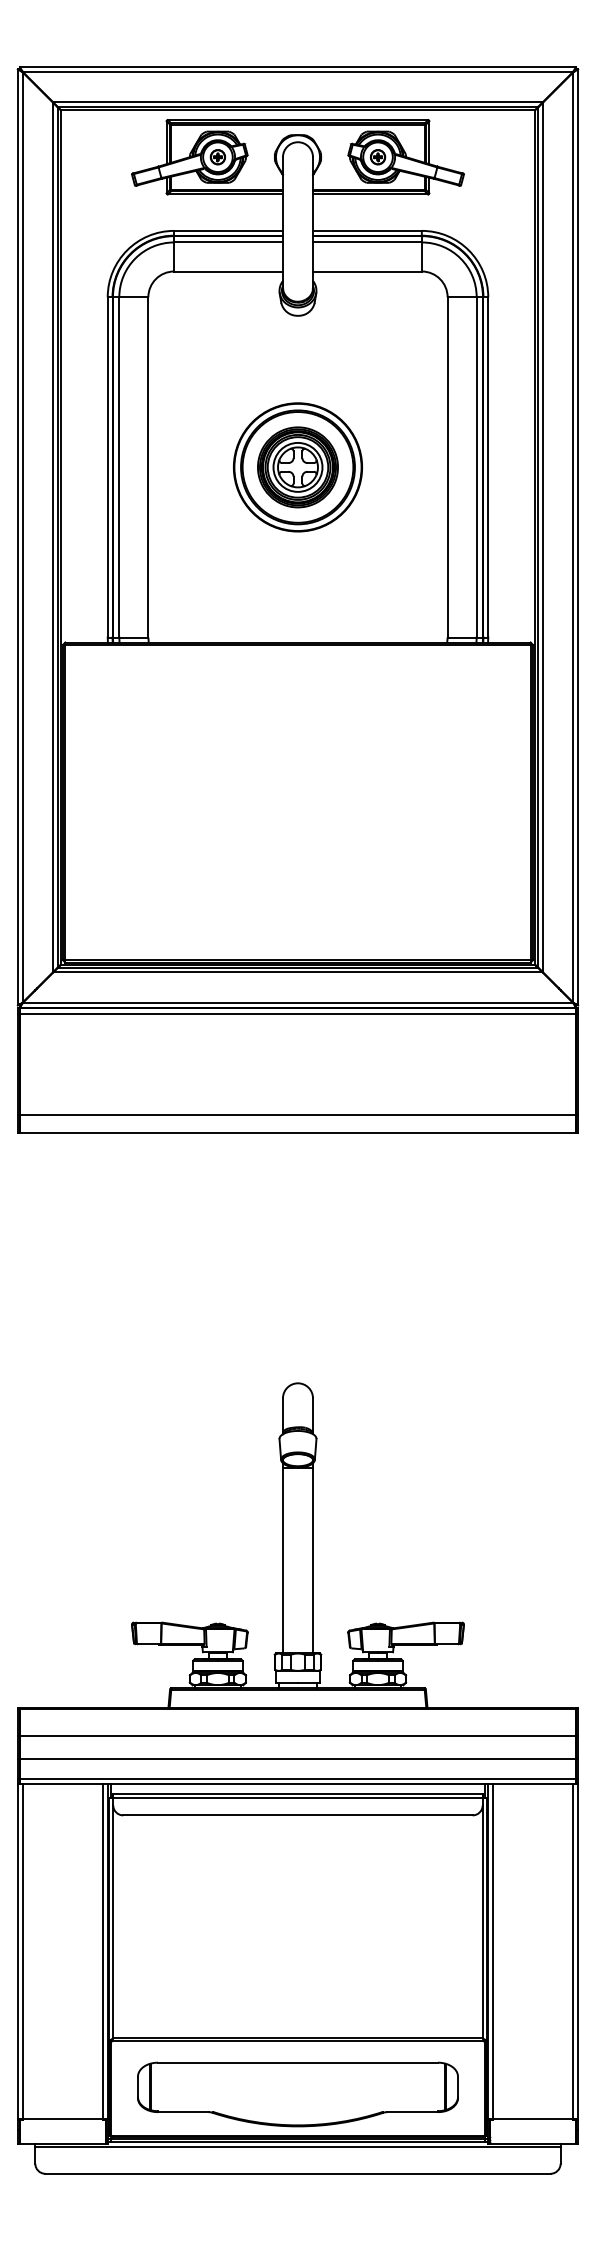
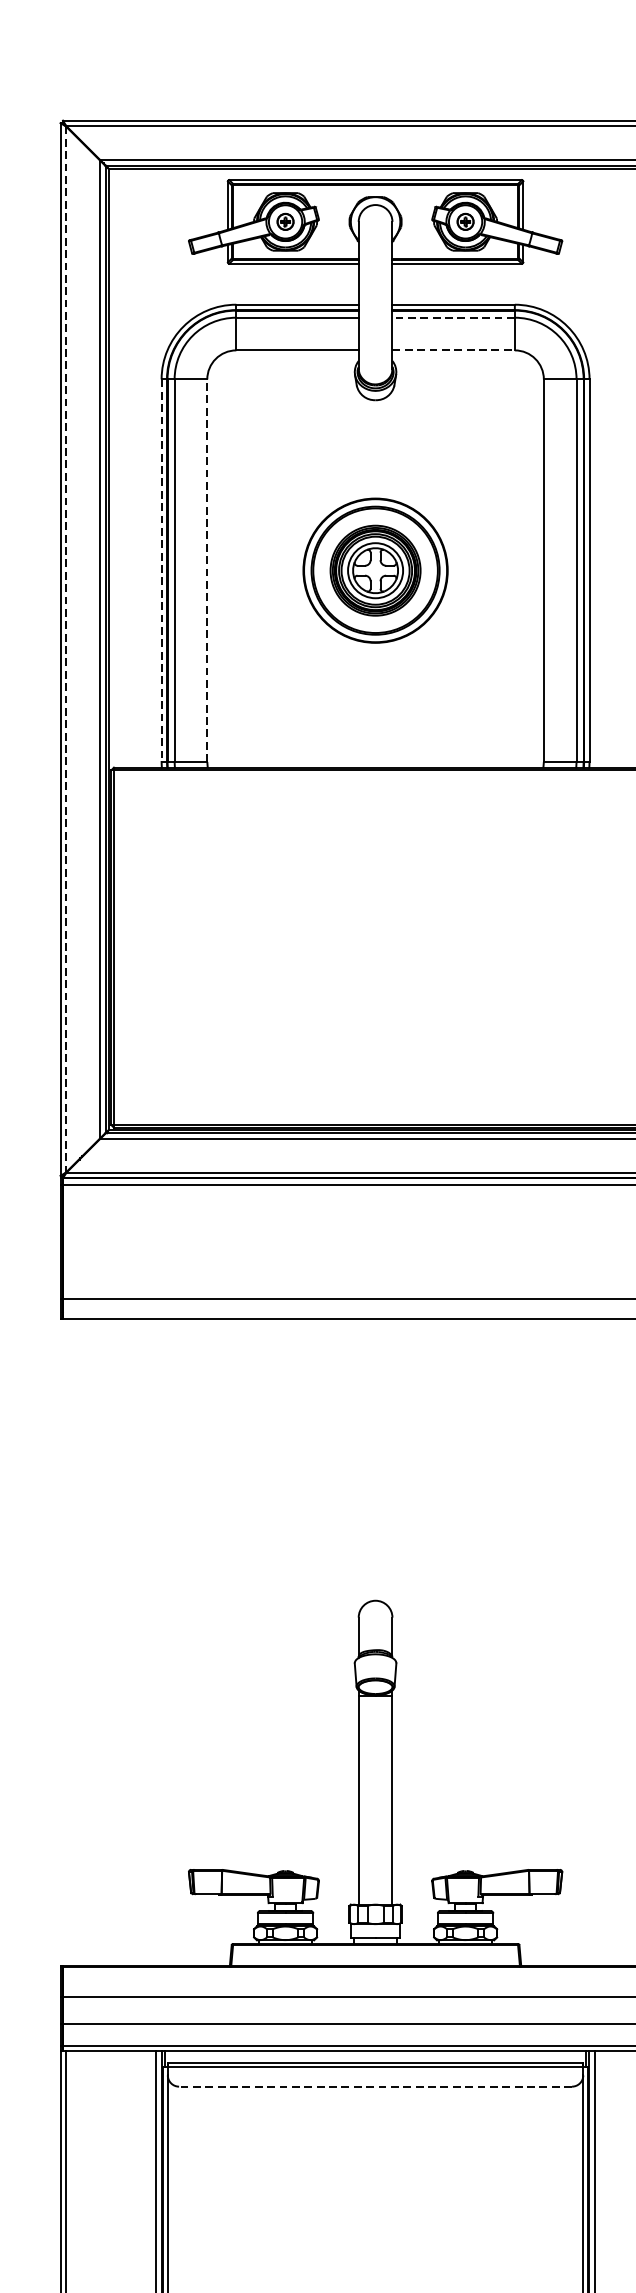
line: (366, 242) -> (452, 317), solid -> dashed
line: (367, 271) -> (453, 350), solid -> dashed
line: (148, 466) -> (207, 569), solid -> dashed
line: (107, 467) -> (161, 570), solid -> dashed
line: (22, 537) -> (65, 649), solid -> dashed
line: (297, 1815) -> (375, 2086), solid -> dashed

